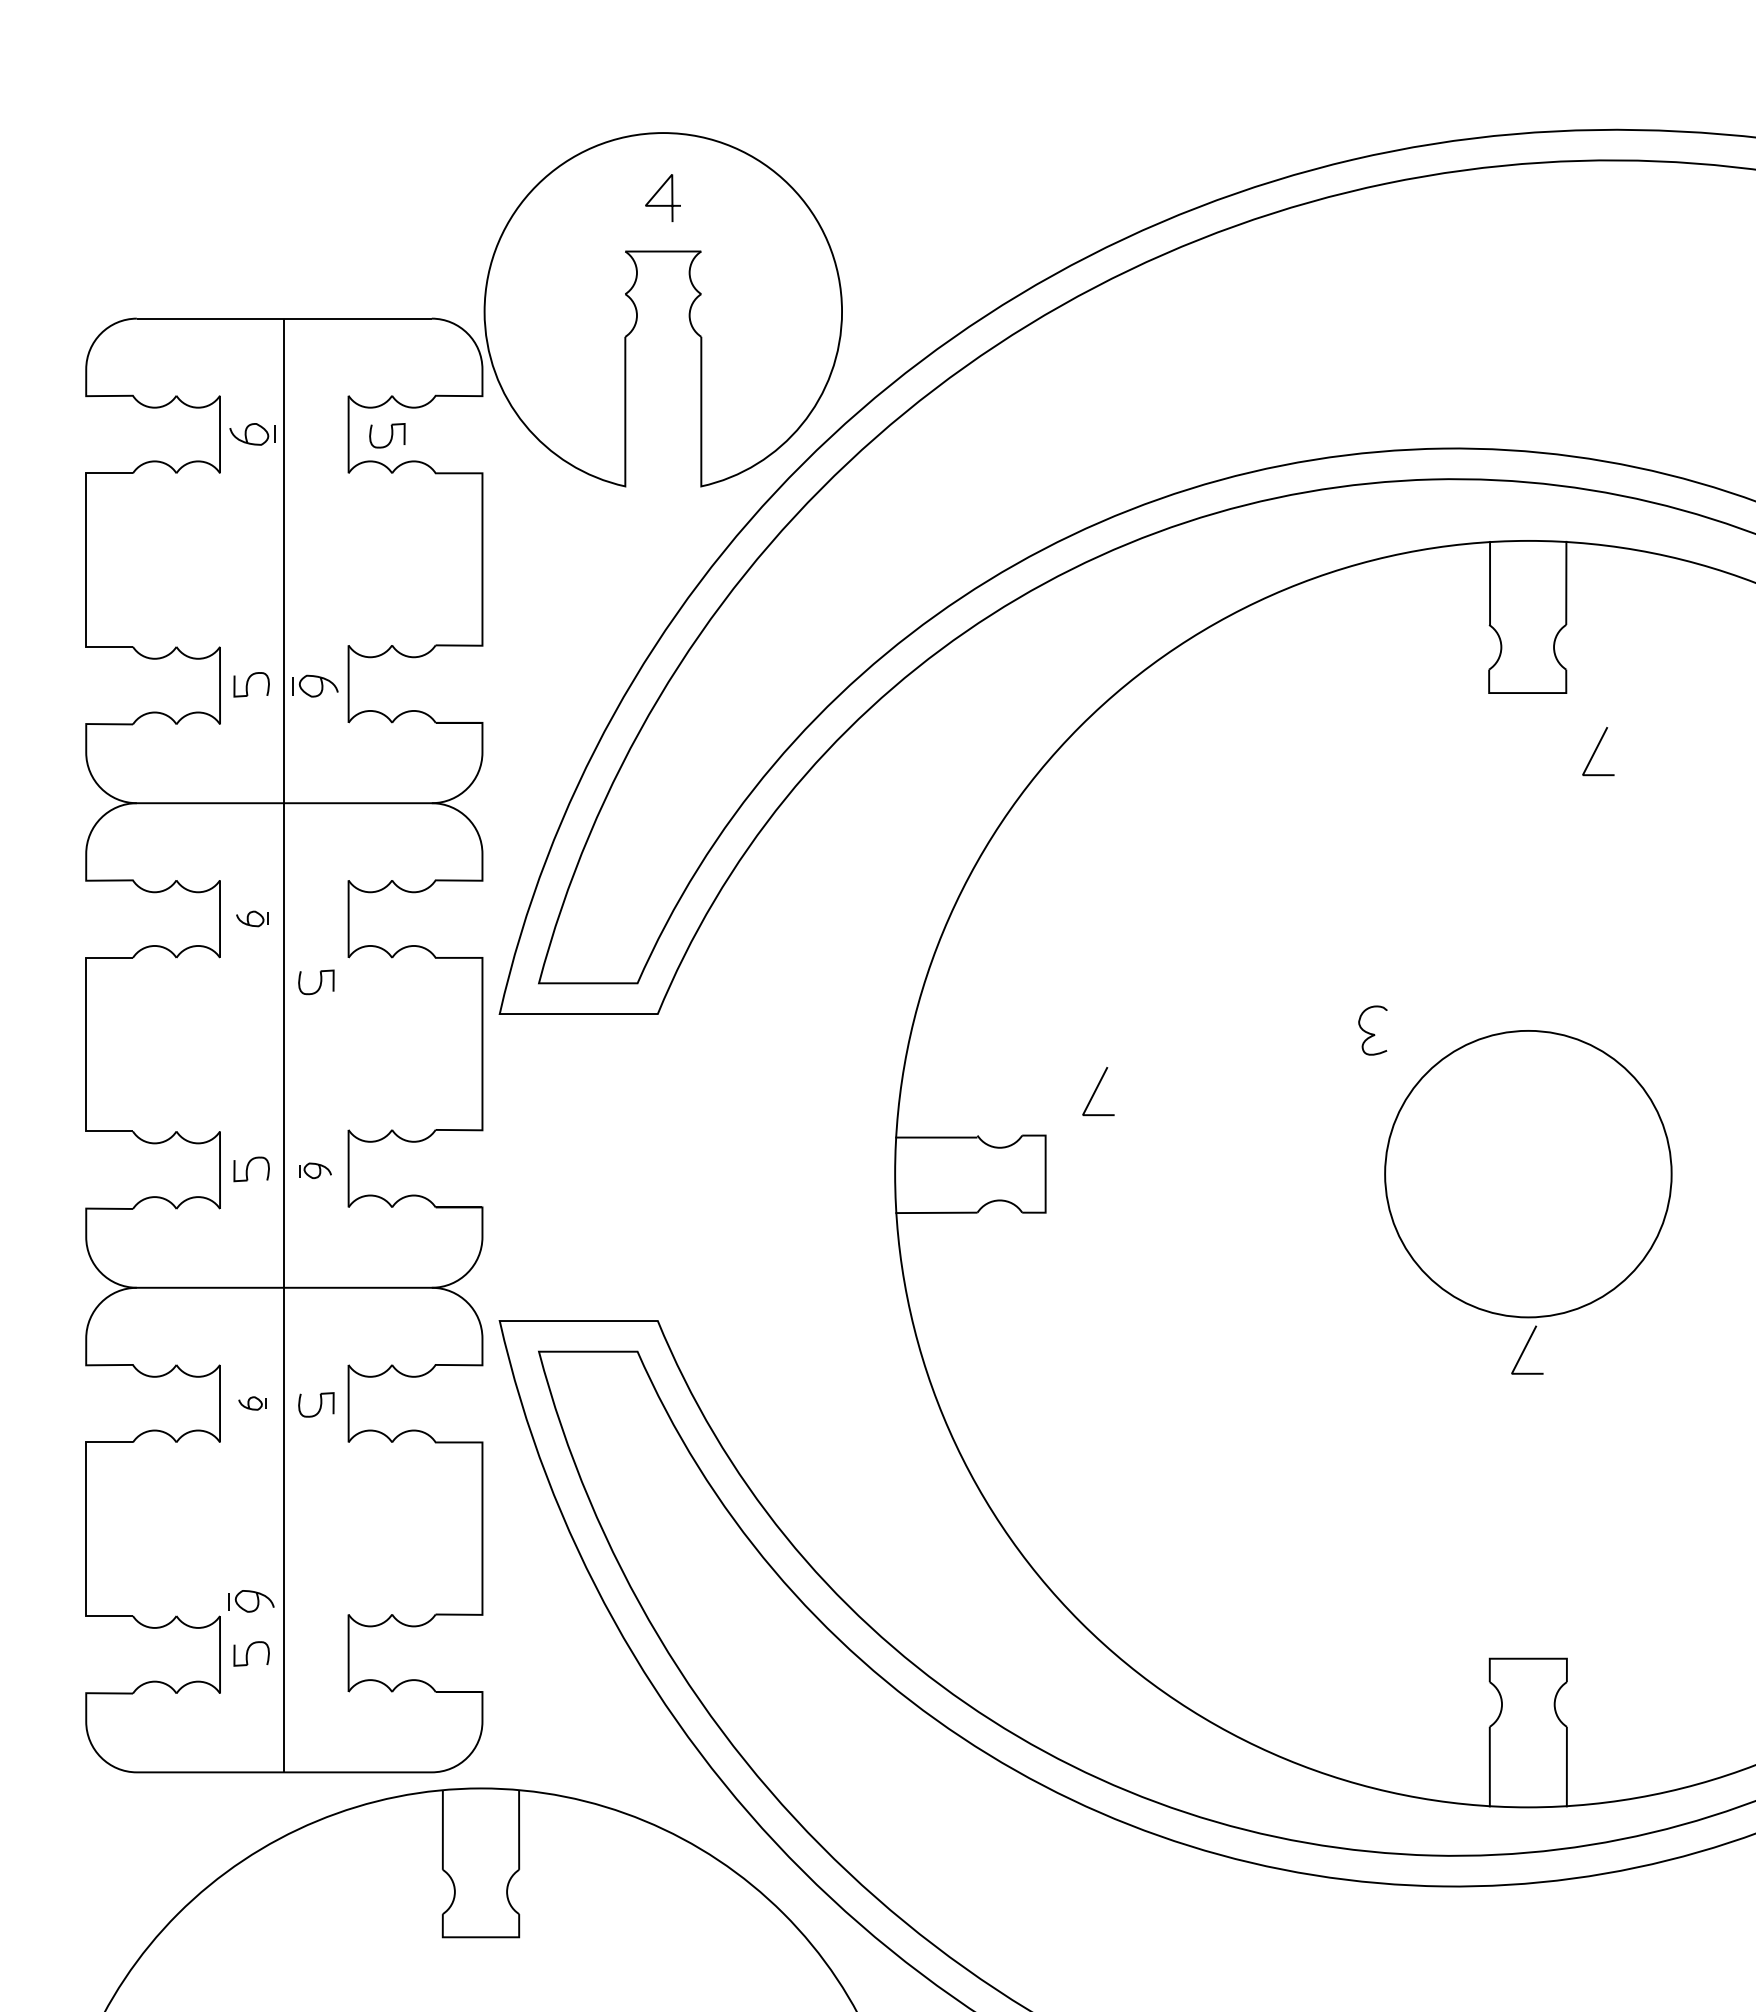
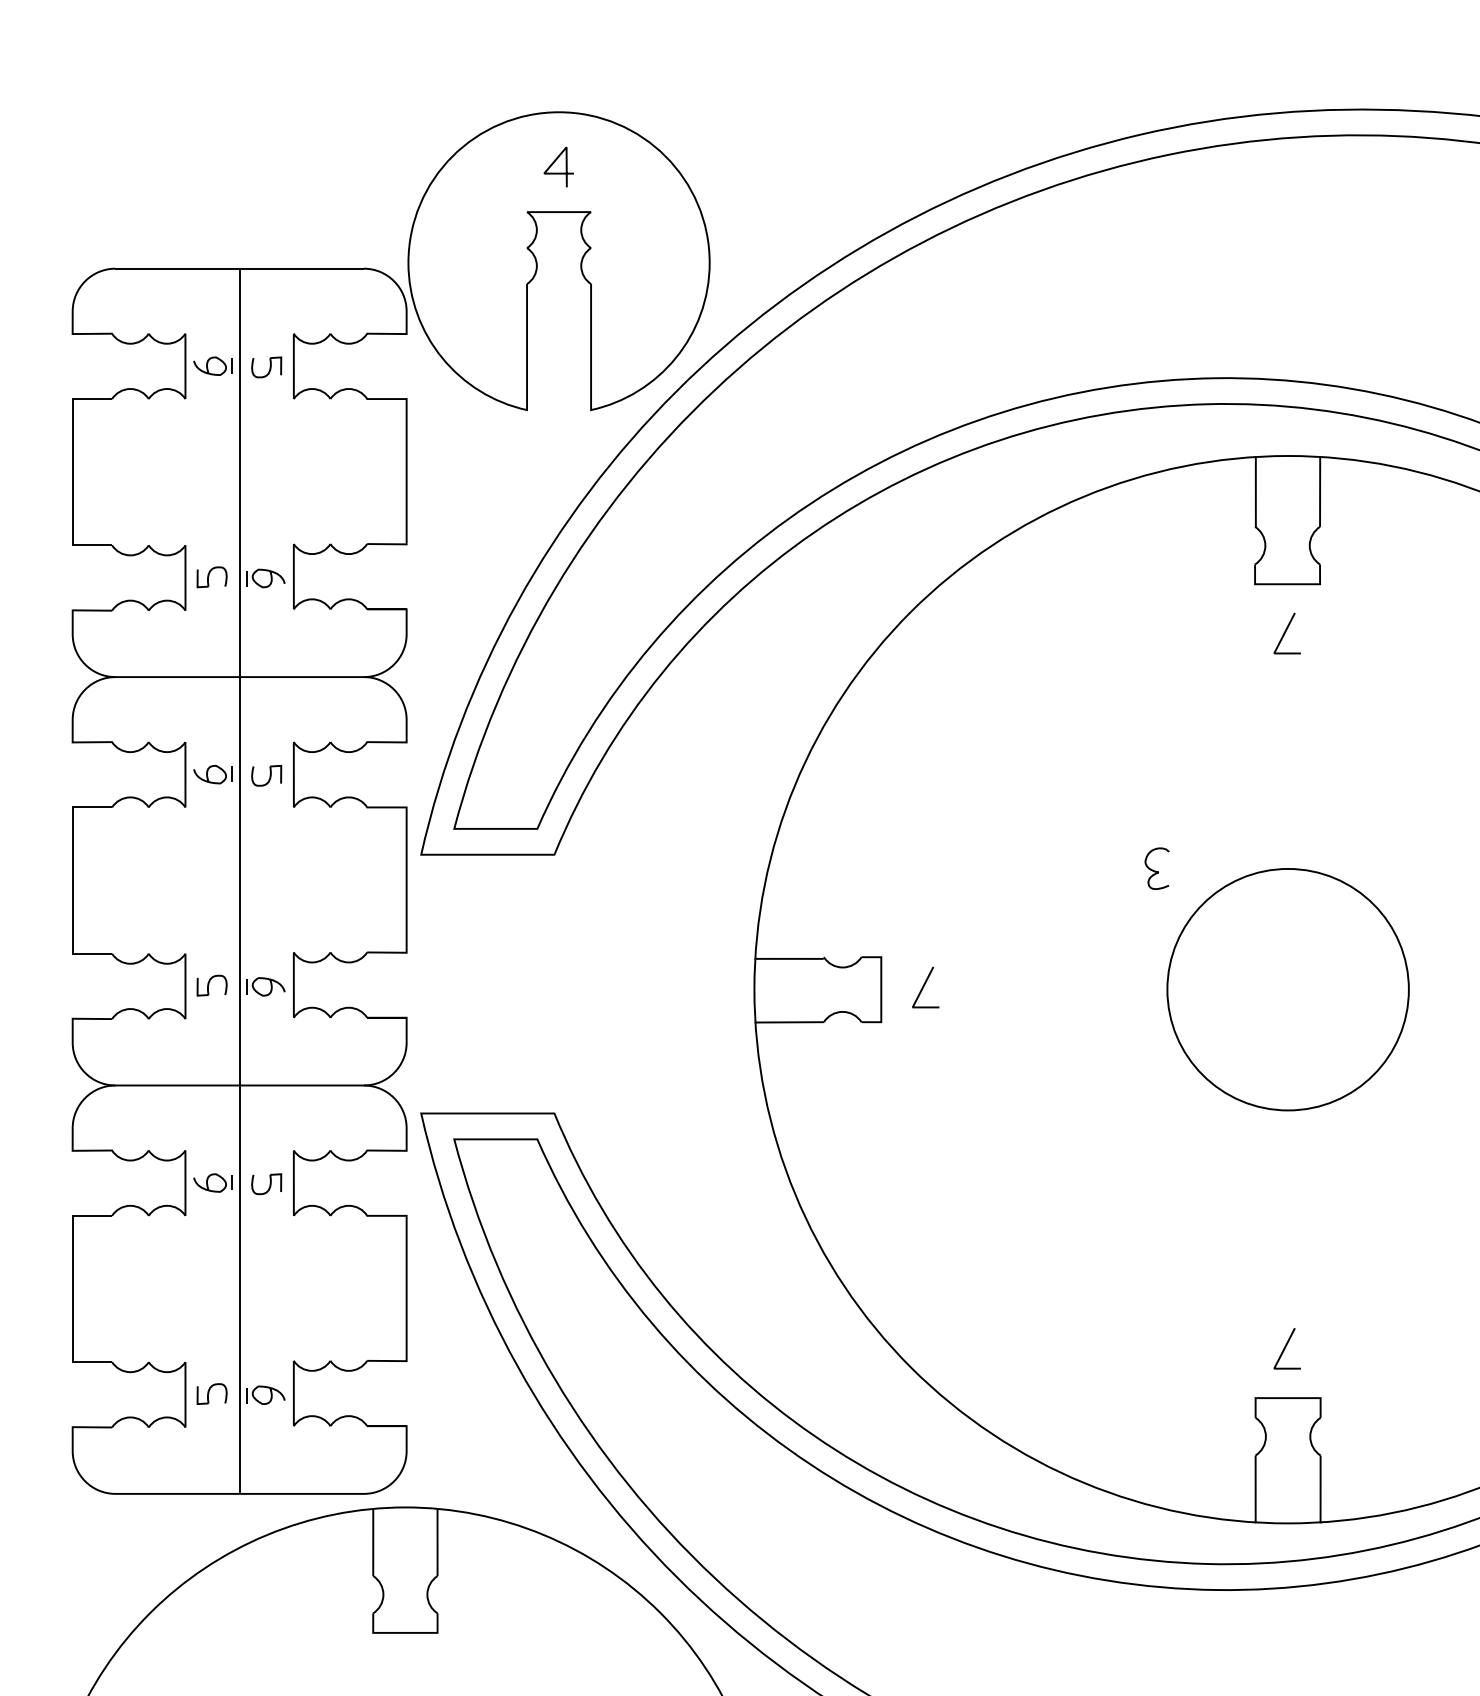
part: (387, 435) -> (266, 367), moved
curve: (1596, 751) -> (1285, 633), moved
part: (252, 918) -> (212, 774), size x1.43
part: (316, 982) -> (266, 775), moved
curve: (1096, 1091) -> (924, 987), moved
part: (315, 1170) -> (265, 986), size x1.43
curve: (1525, 1349) -> (1285, 1348), moved
part: (252, 1403) -> (212, 1183), size x1.67
part: (251, 1601) -> (265, 1395), moved

